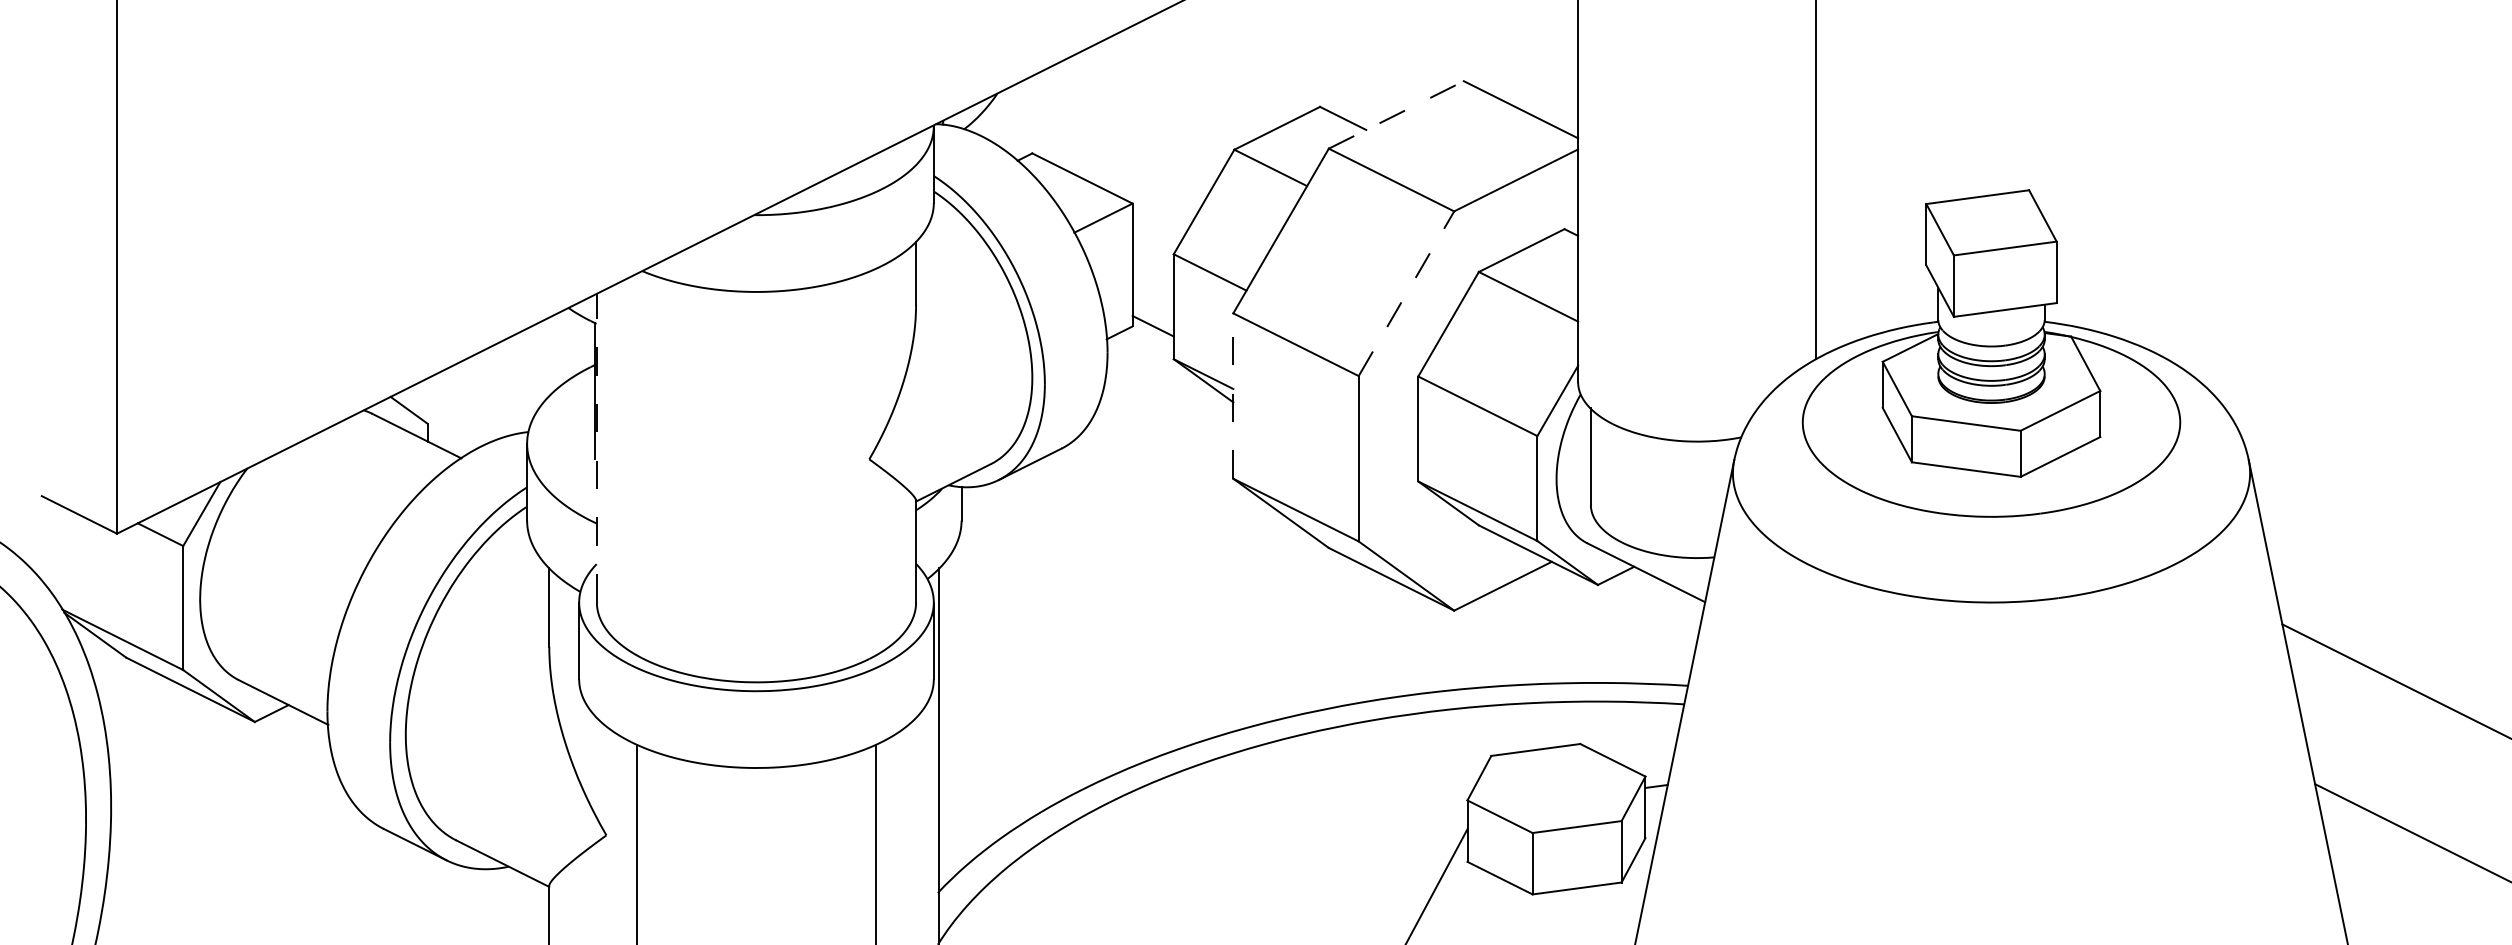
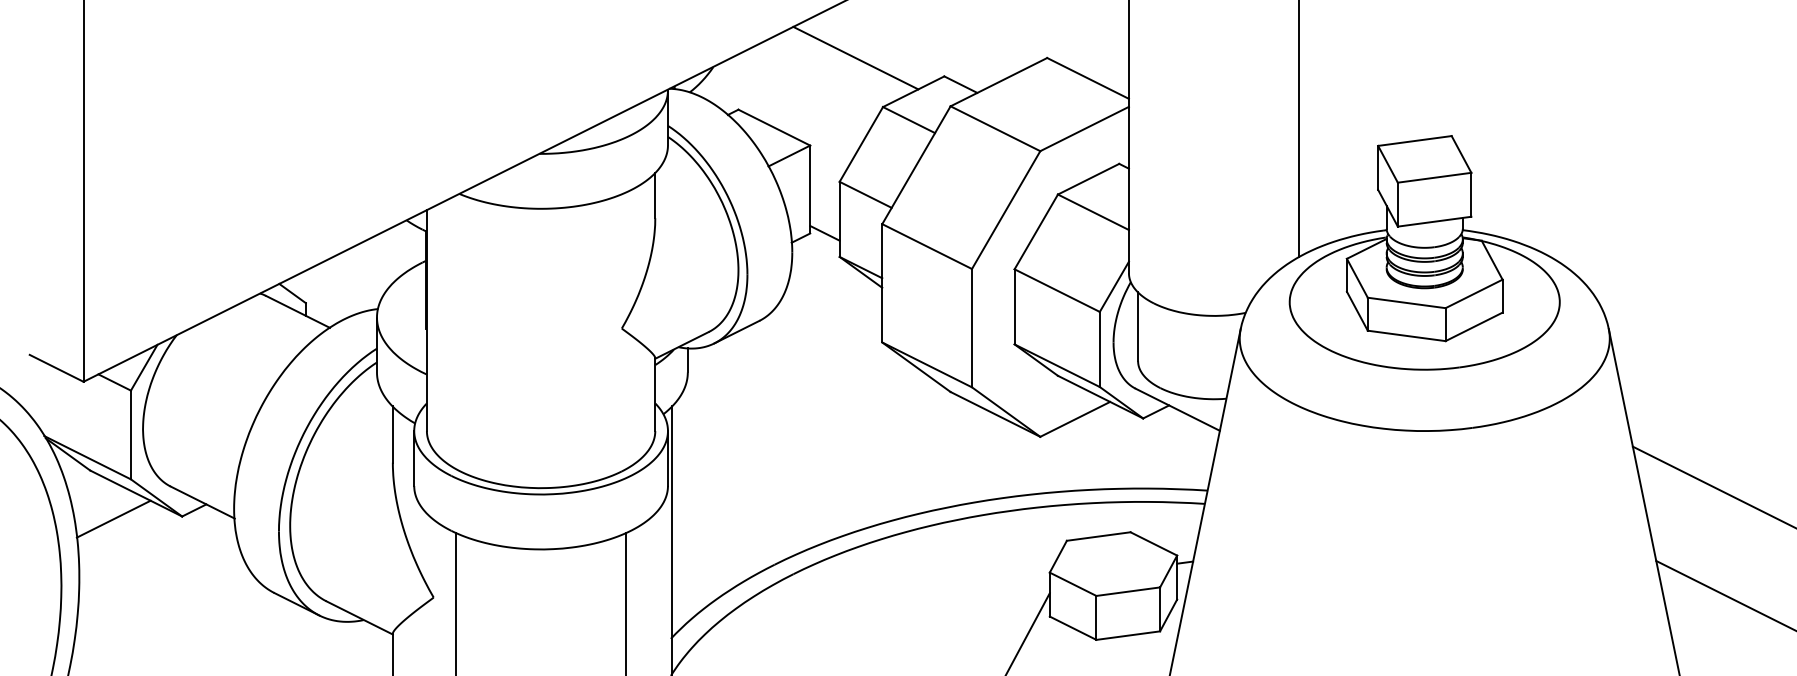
line: (1196, 81) -> (855, 58), added
line: (1396, 114) -> (999, 81), dashed -> solid
line: (1406, 293) -> (1006, 209), dashed -> solid
line: (1233, 396) -> (882, 283), dashed -> solid
line: (596, 447) -> (426, 320), dashed -> solid
line: (158, 725) -> (113, 519), added

